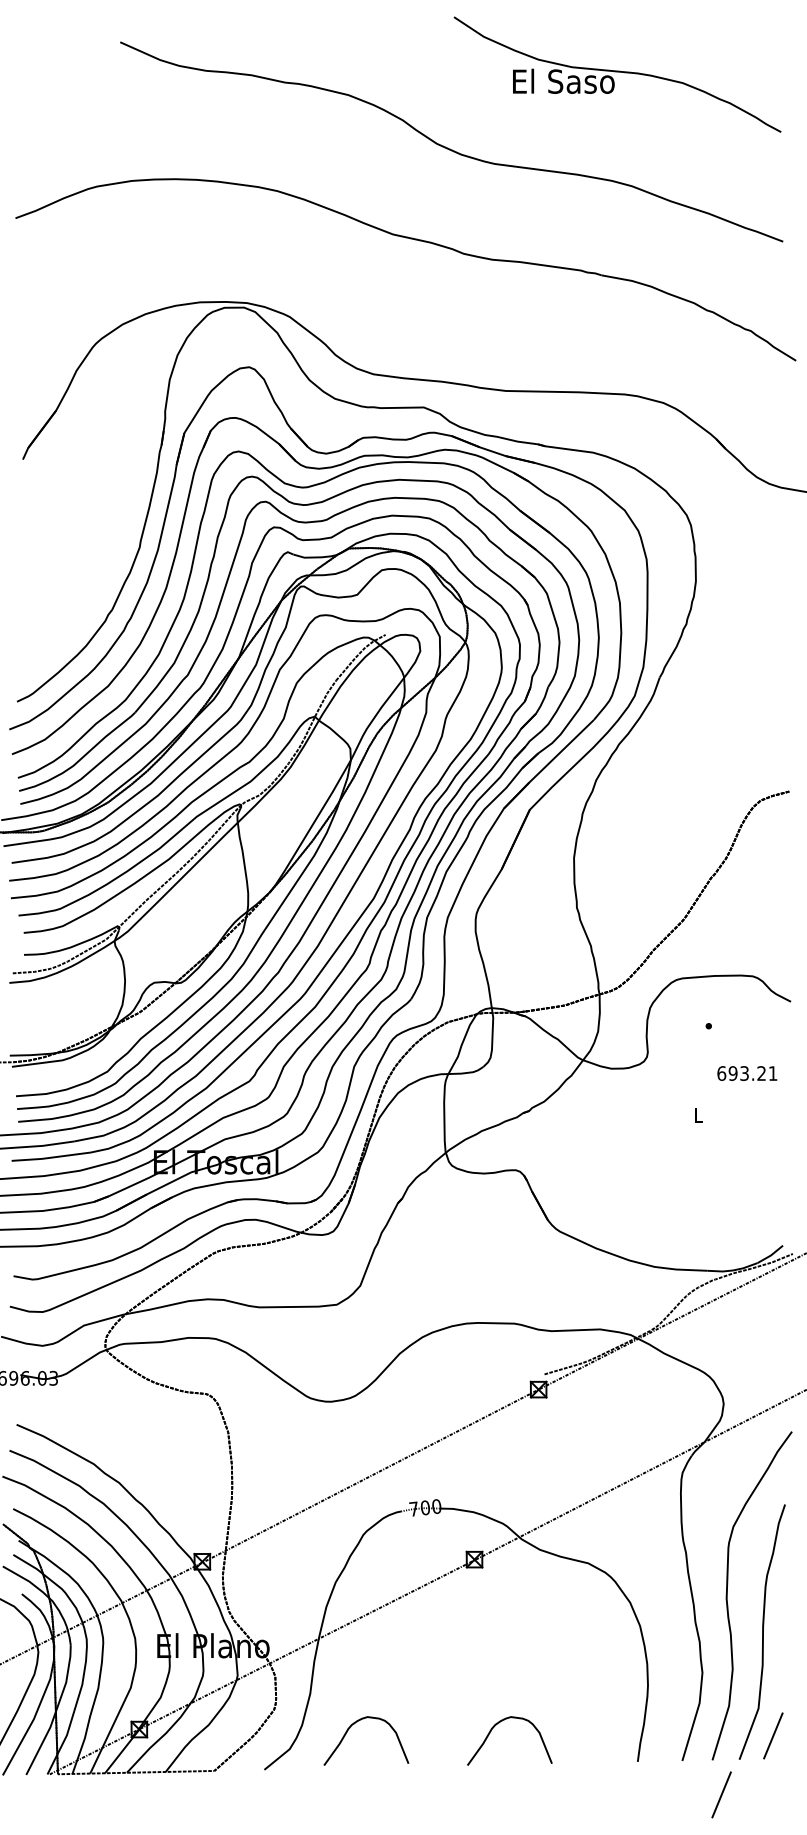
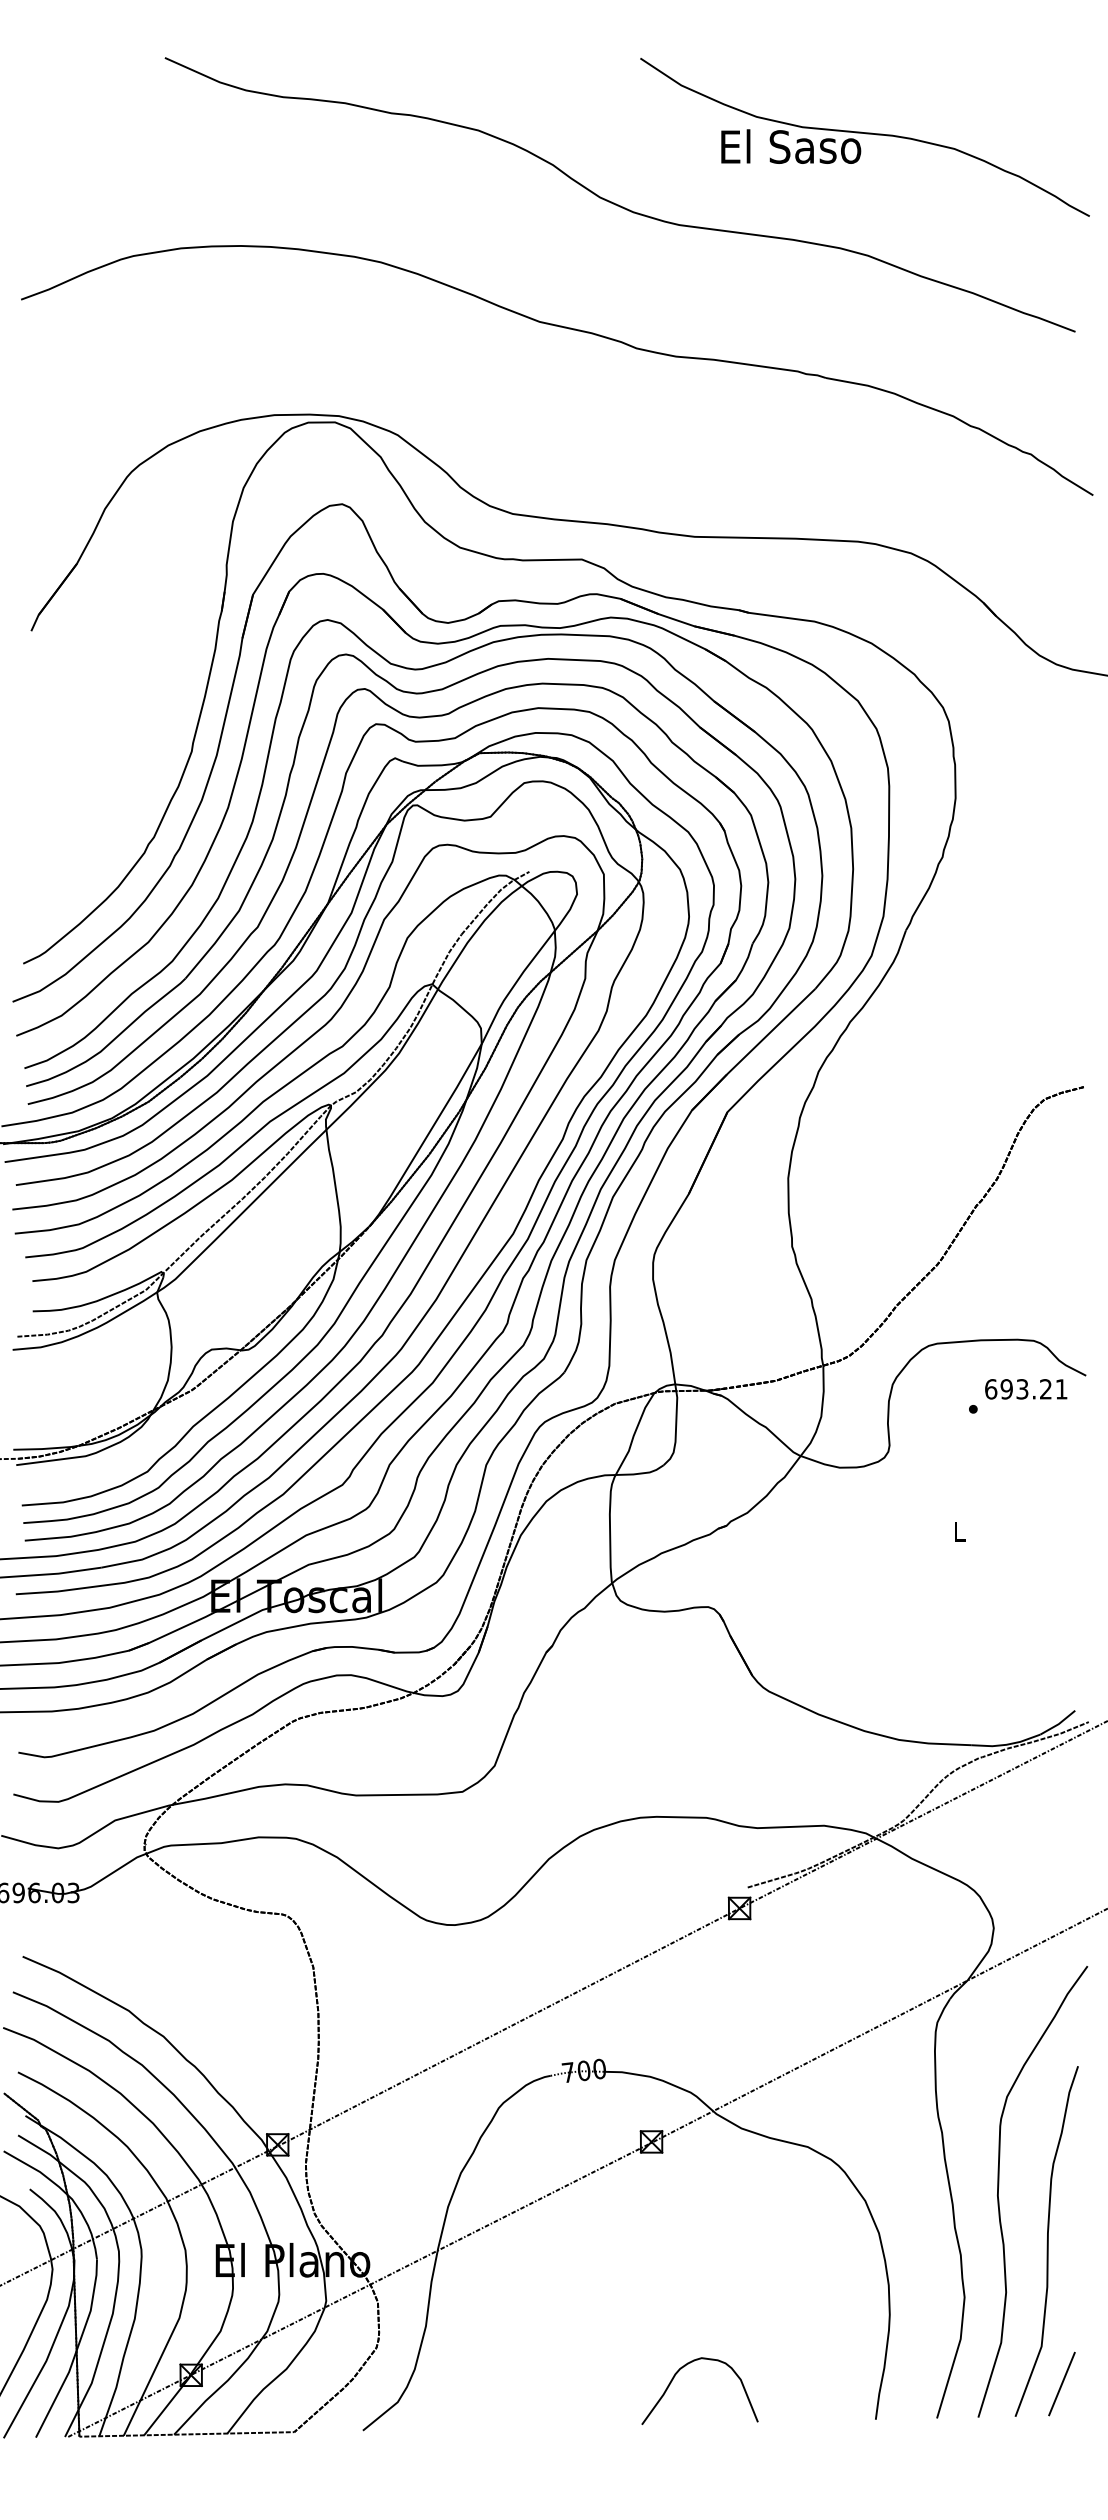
part: (617, 74) -> (864, 137), moved
text: (747, 1073) -> (1026, 1389), moved
curve: (351, 1726) -> (482, 2371), removed
line: (721, 1794) -> (990, 2464), removed

